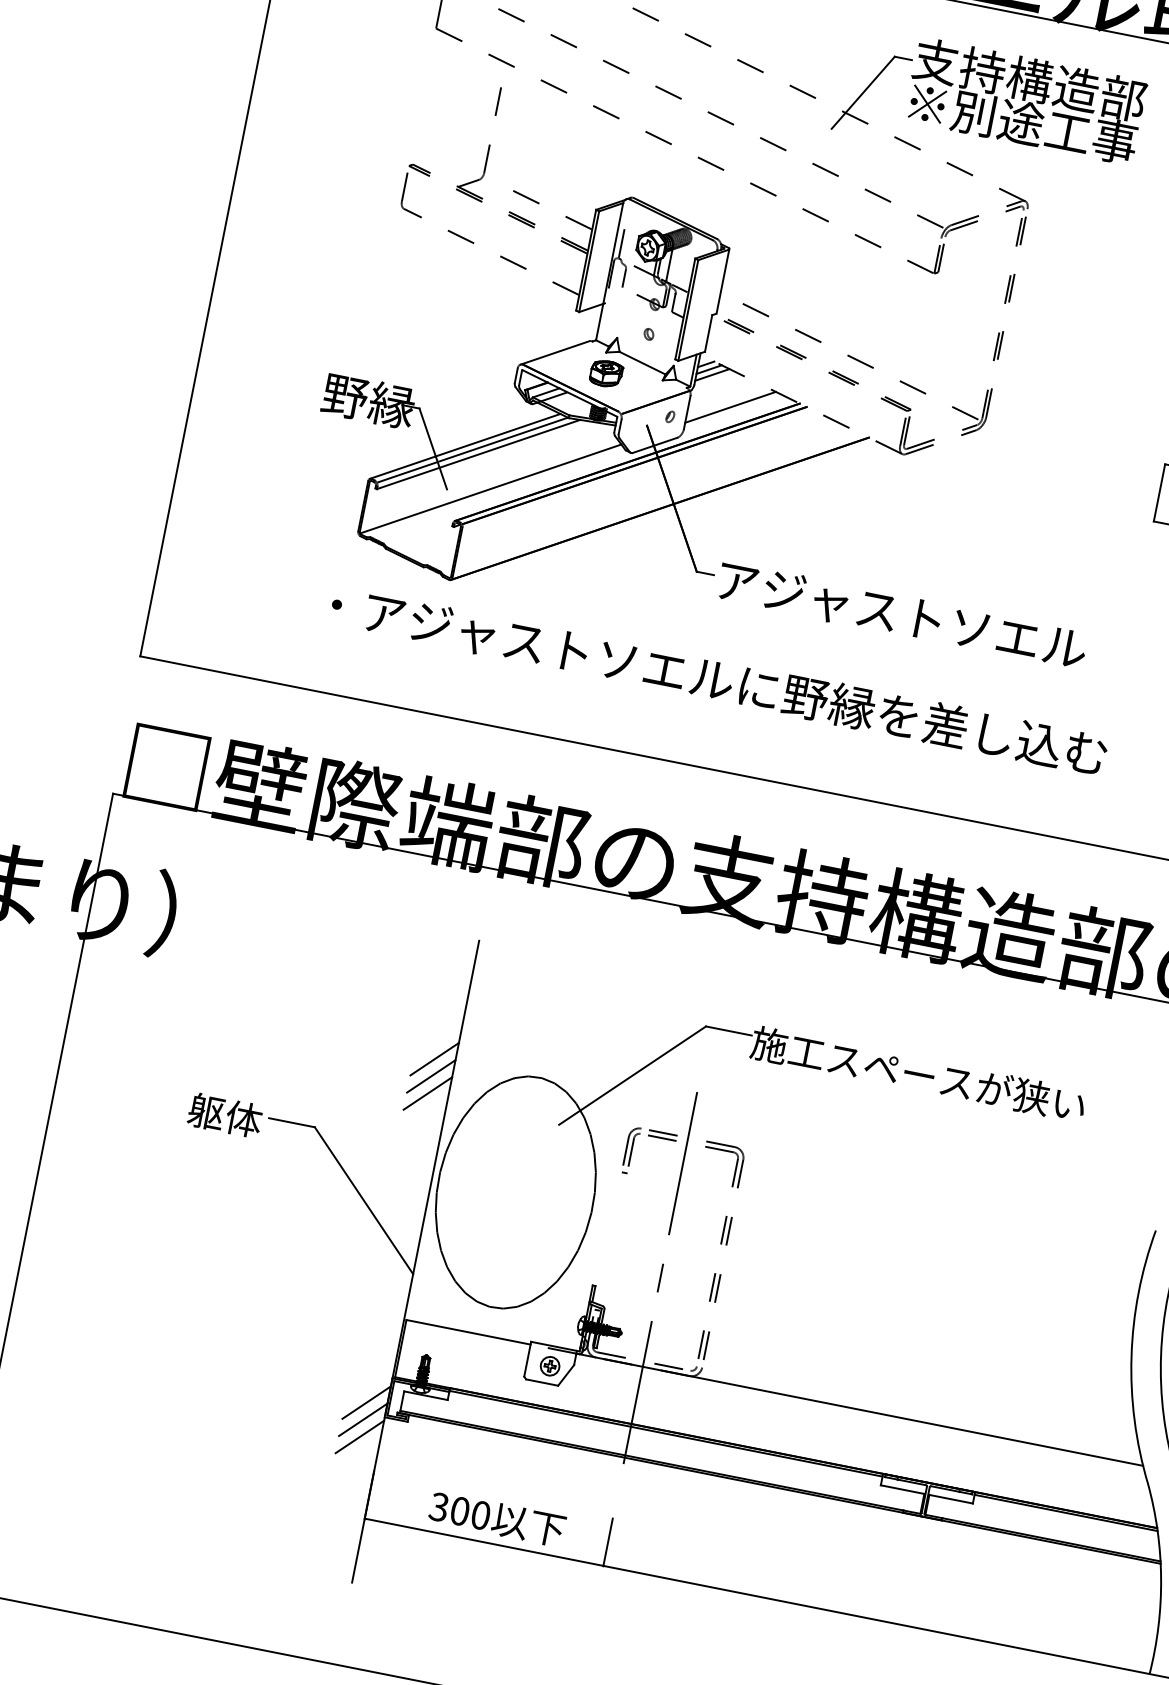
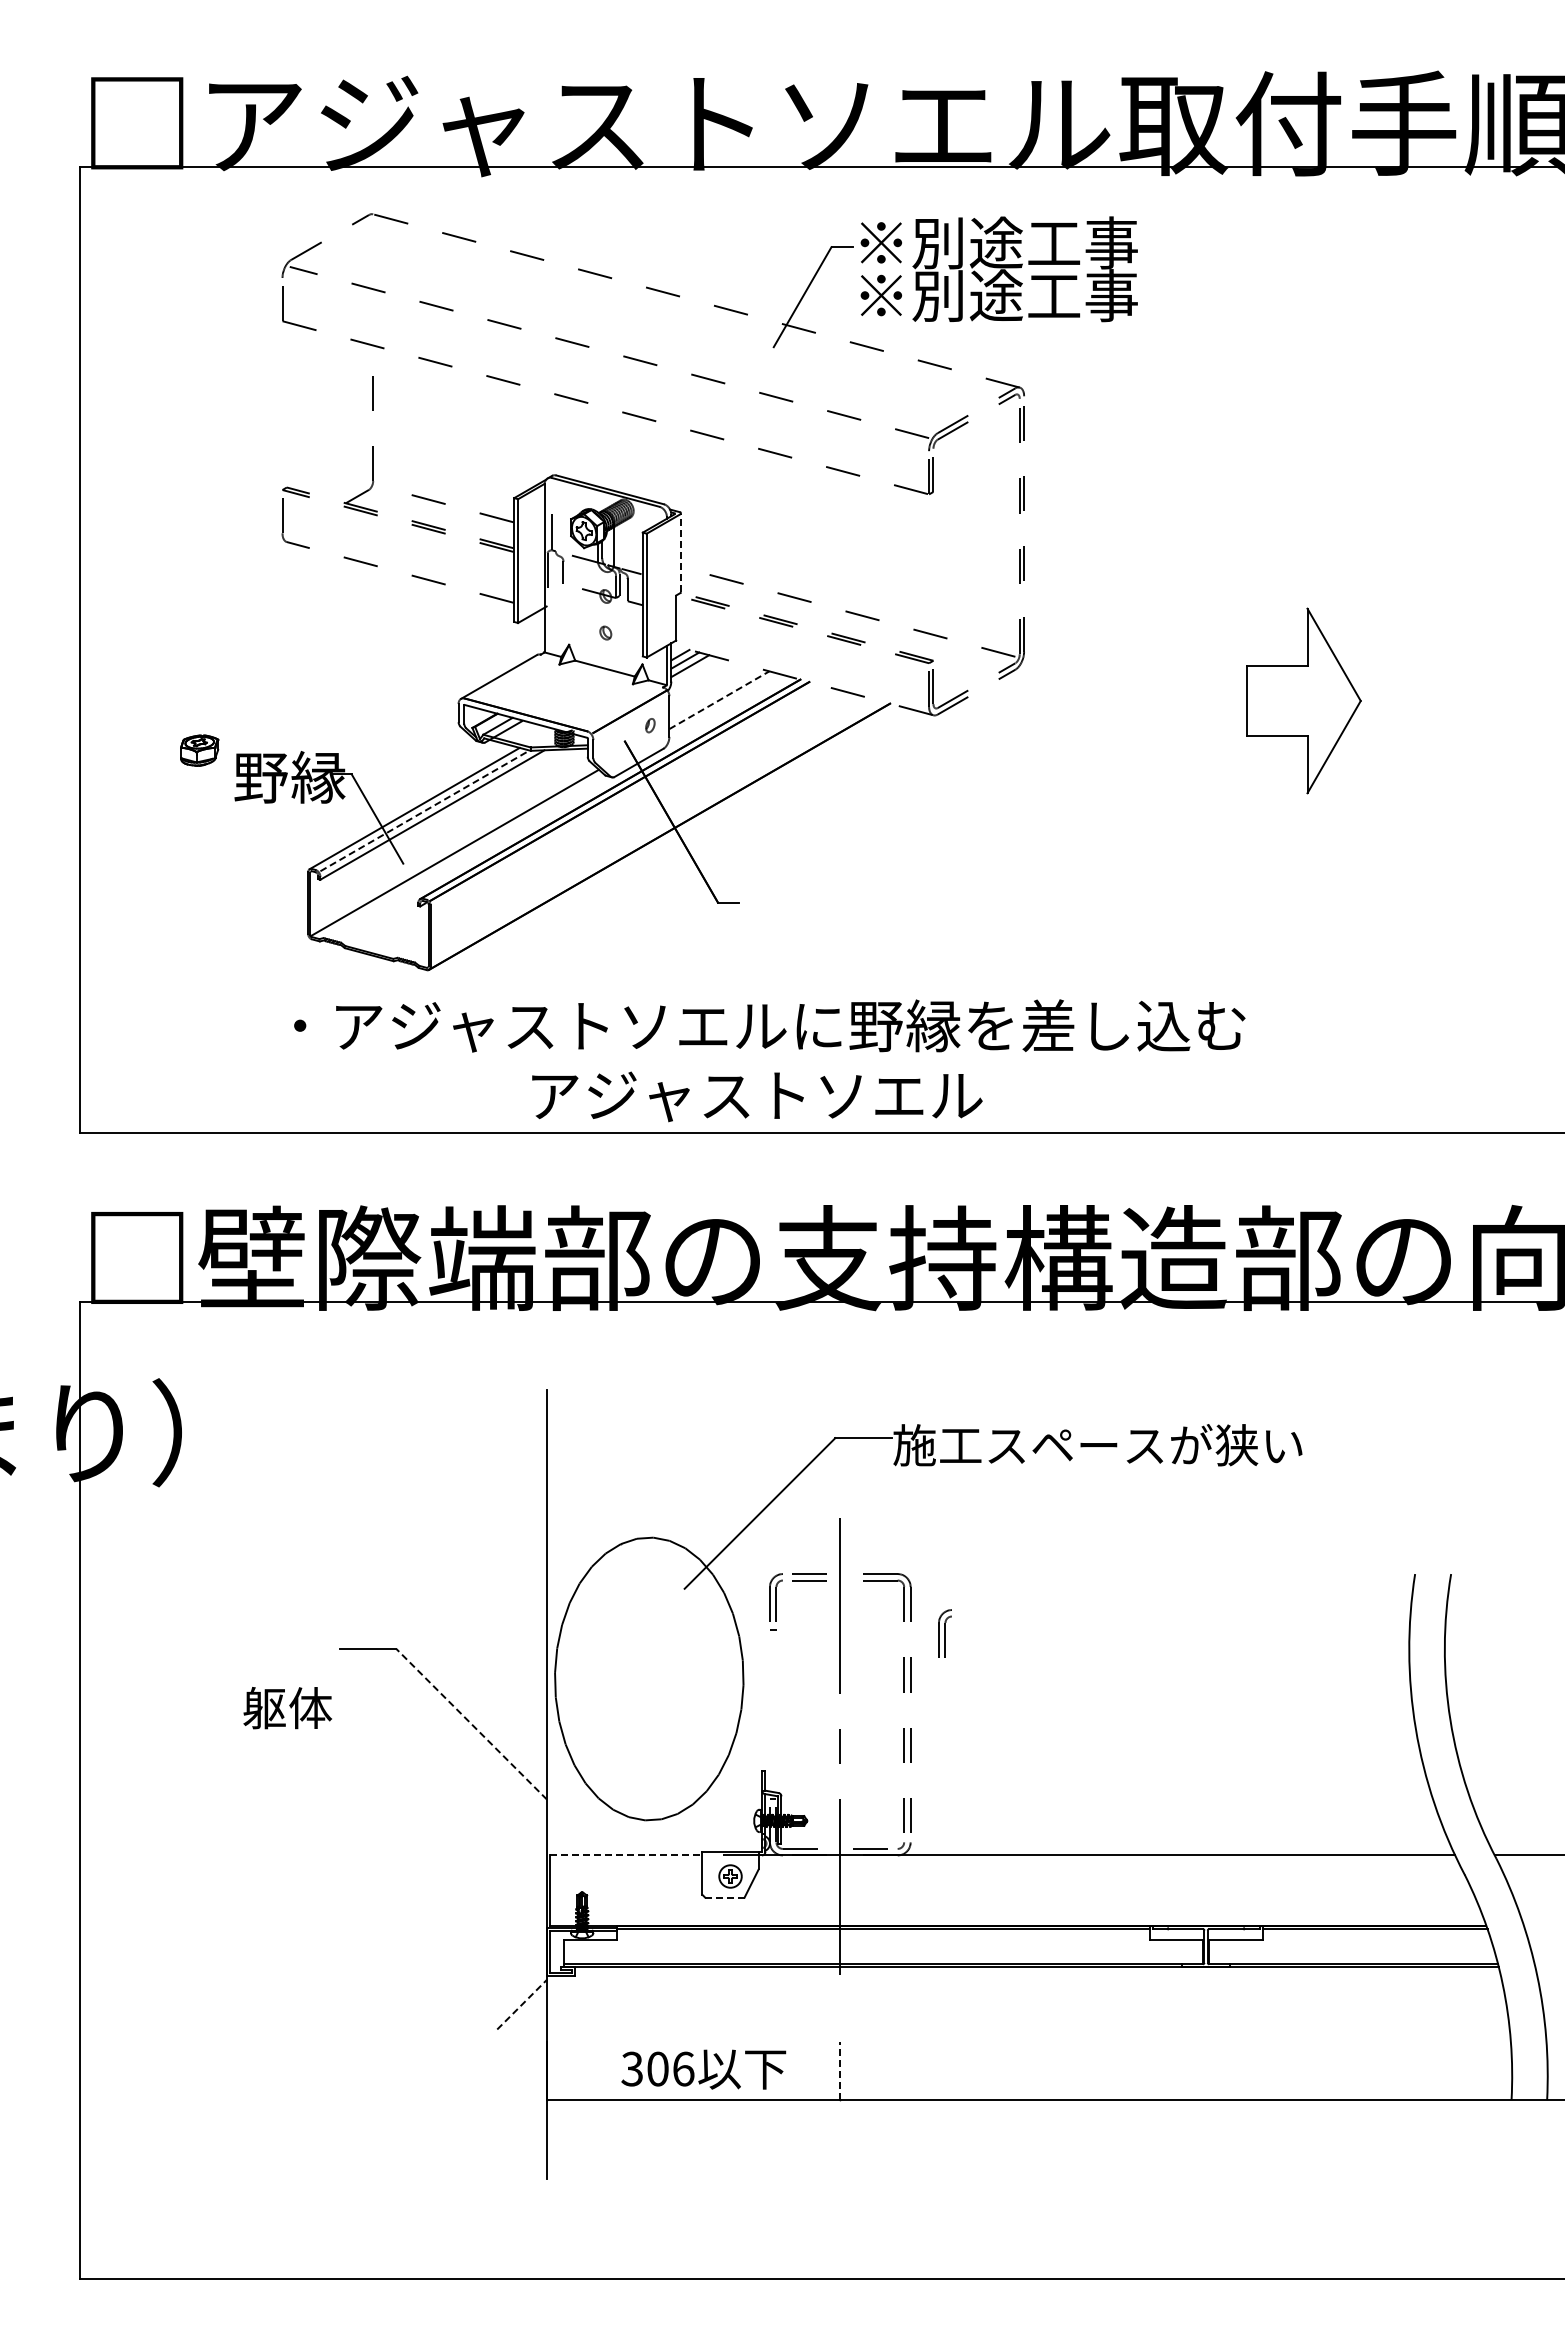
text: (1029, 79) -> (996, 242), 支持構造部 -> ※別途工事
line: (722, 280) -> (680, 552), solid -> dashed
part: (606, 373) -> (199, 750), moved
line: (730, 407) -> (719, 700), solid -> dashed
line: (473, 449) -> (425, 810), solid -> dashed
text: (902, 615) -> (757, 1096), moved
line: (434, 1059) -> (522, 1540), removed
line: (431, 1076) -> (522, 1561), removed
line: (428, 1093) -> (522, 1582), removed
text: (225, 1115) -> (287, 1708), moved
line: (363, 1200) -> (471, 1724), solid -> dashed
part: (763, 1203) -> (944, 1633), added
line: (468, 1332) -> (626, 1855), solid -> dashed
line: (541, 1382) -> (724, 1897), solid -> dashed
line: (366, 1402) -> (522, 1962), removed
line: (363, 1419) -> (522, 1983), removed
line: (360, 1436) -> (522, 2004), solid -> dashed
text: (480, 1514) -> (683, 2068), 300 -> 306
line: (608, 1541) -> (840, 2070), solid -> dashed

